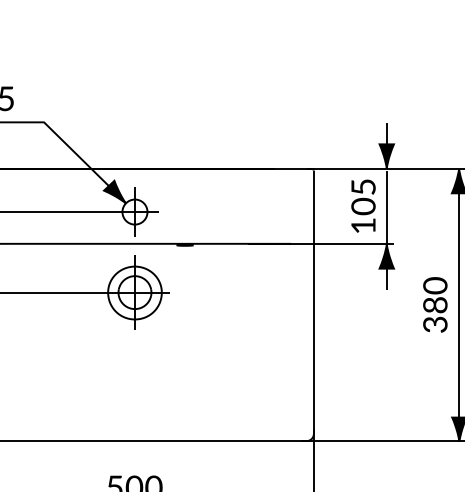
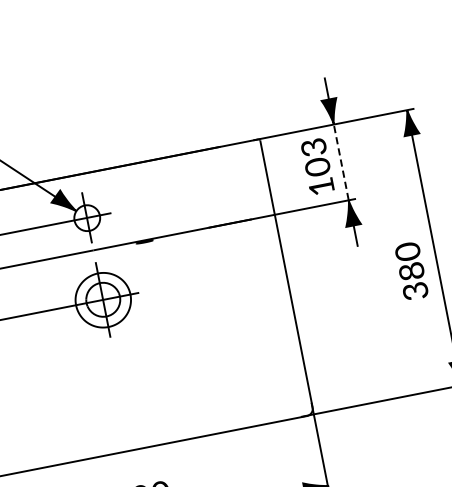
text: (363, 187) -> (313, 147), 105 -> 103
line: (386, 207) -> (341, 163), solid -> dashed
text: (435, 304) -> (411, 270), moved

